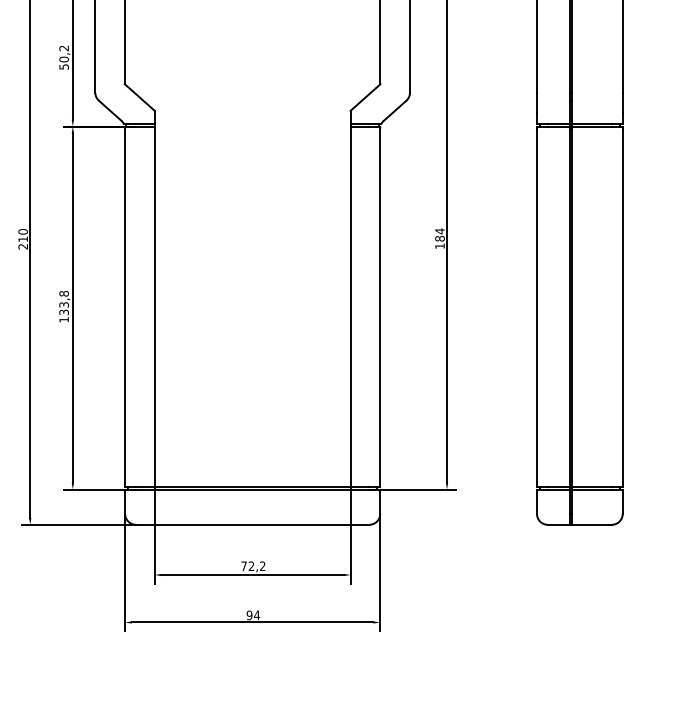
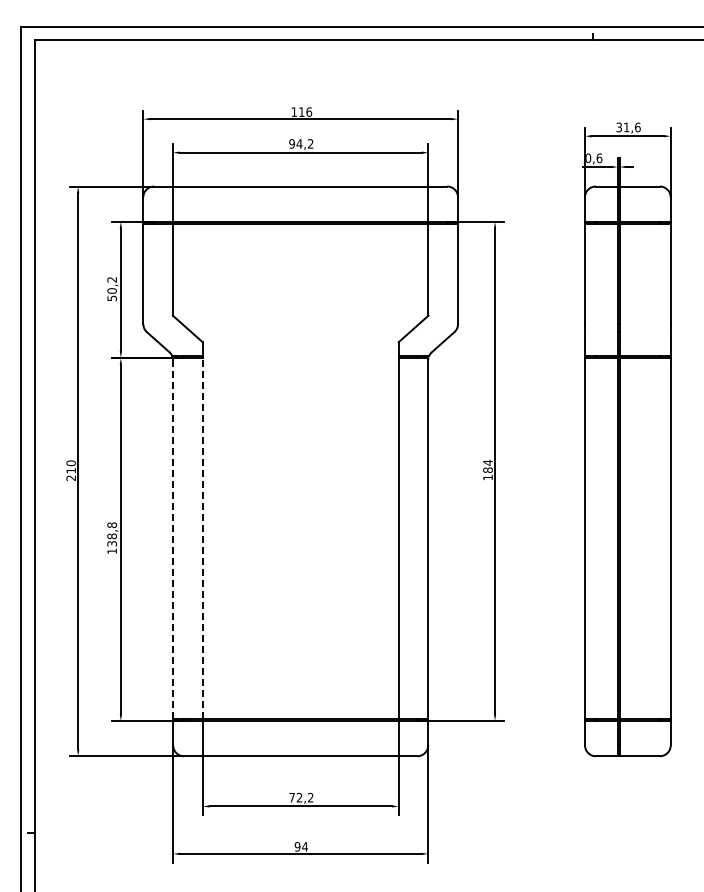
text: (63, 305) -> (111, 536), 133,8 -> 138,8
line: (154, 306) -> (202, 537), solid -> dashed
line: (125, 308) -> (173, 539), solid -> dashed

